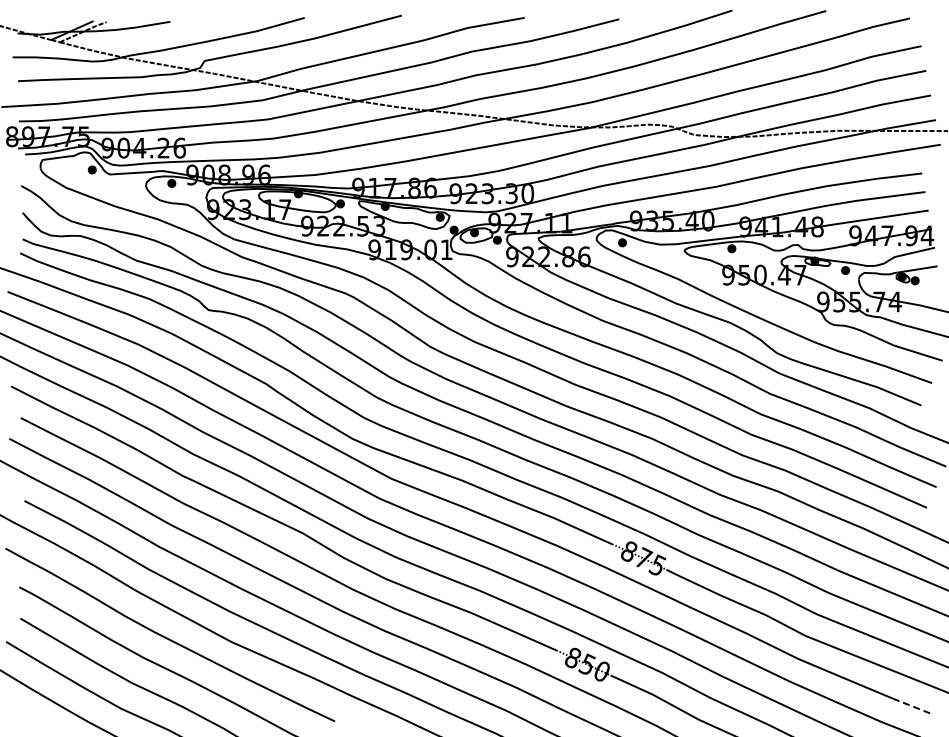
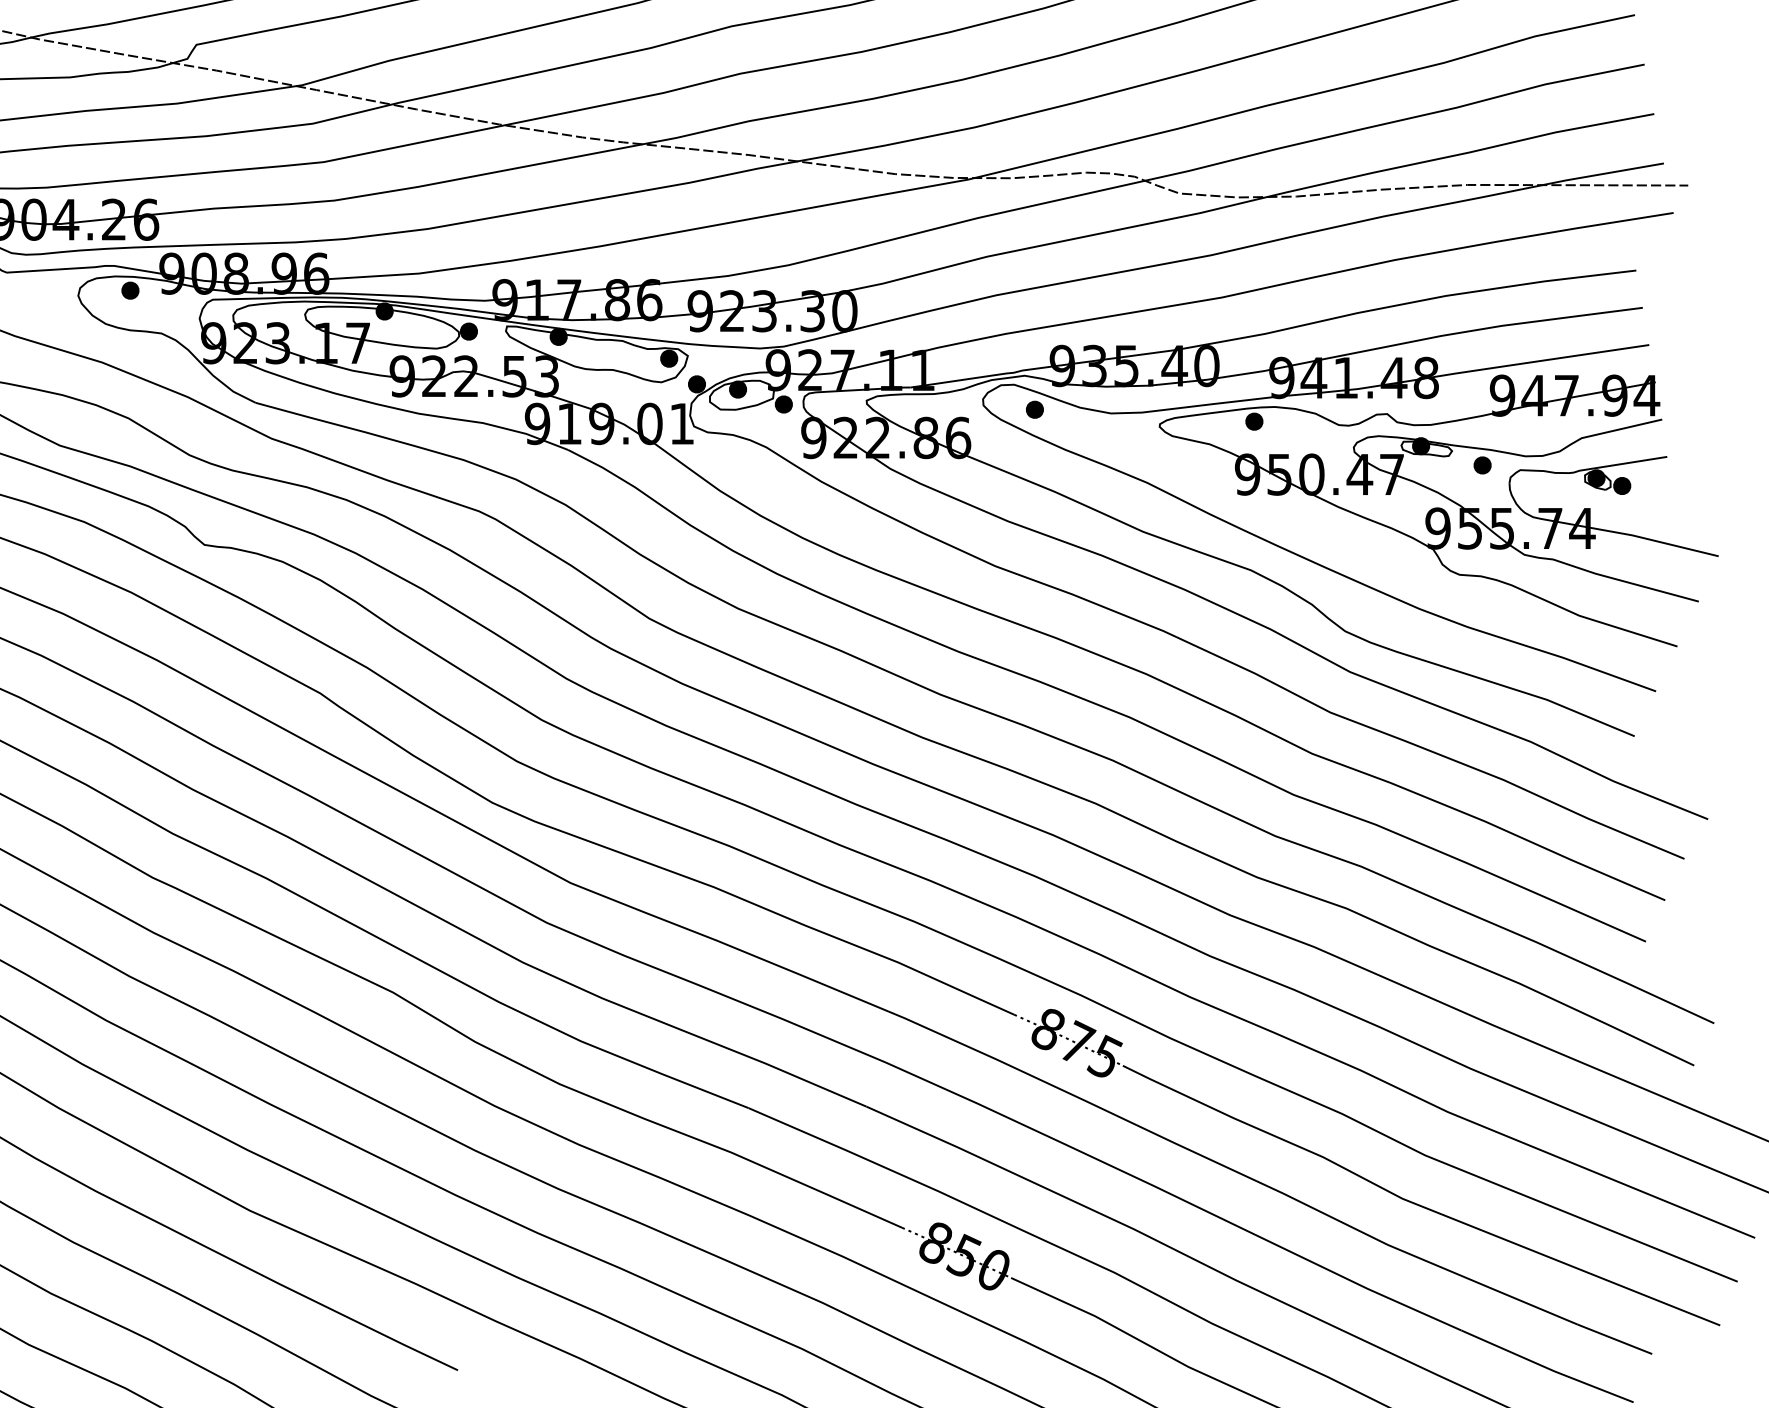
line: (911, 706) -> (1614, 1340), dashed -> solid

